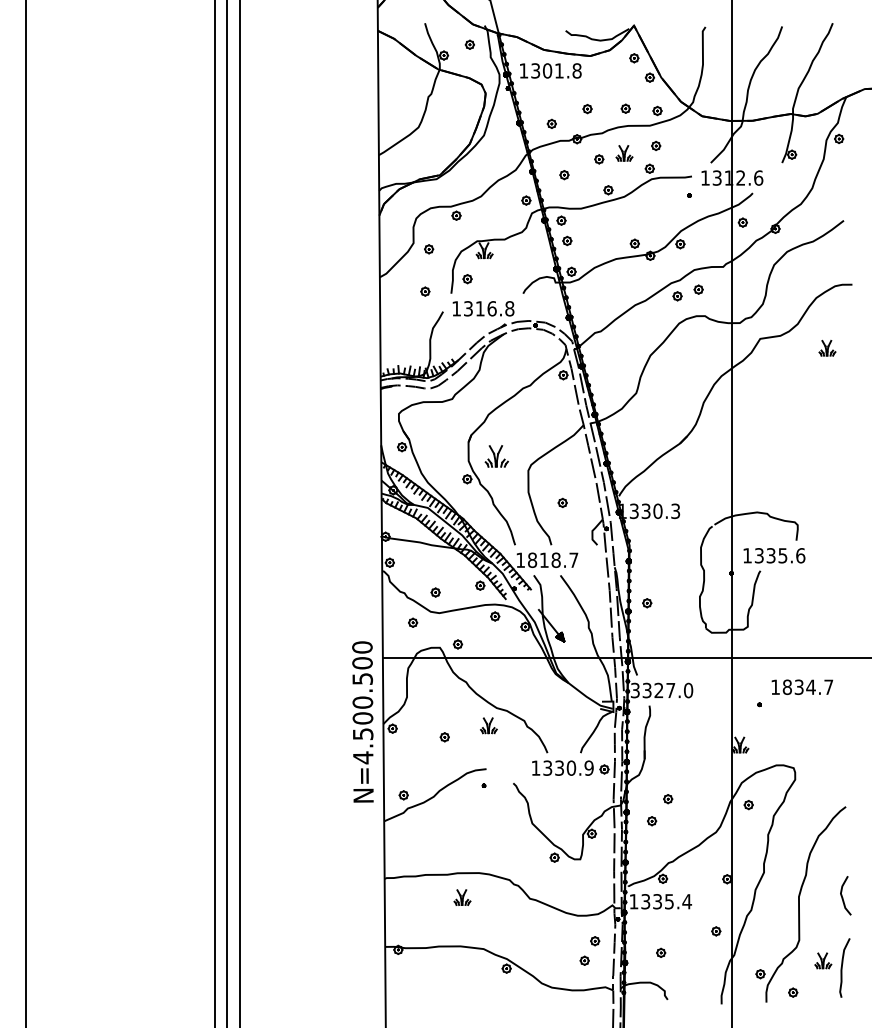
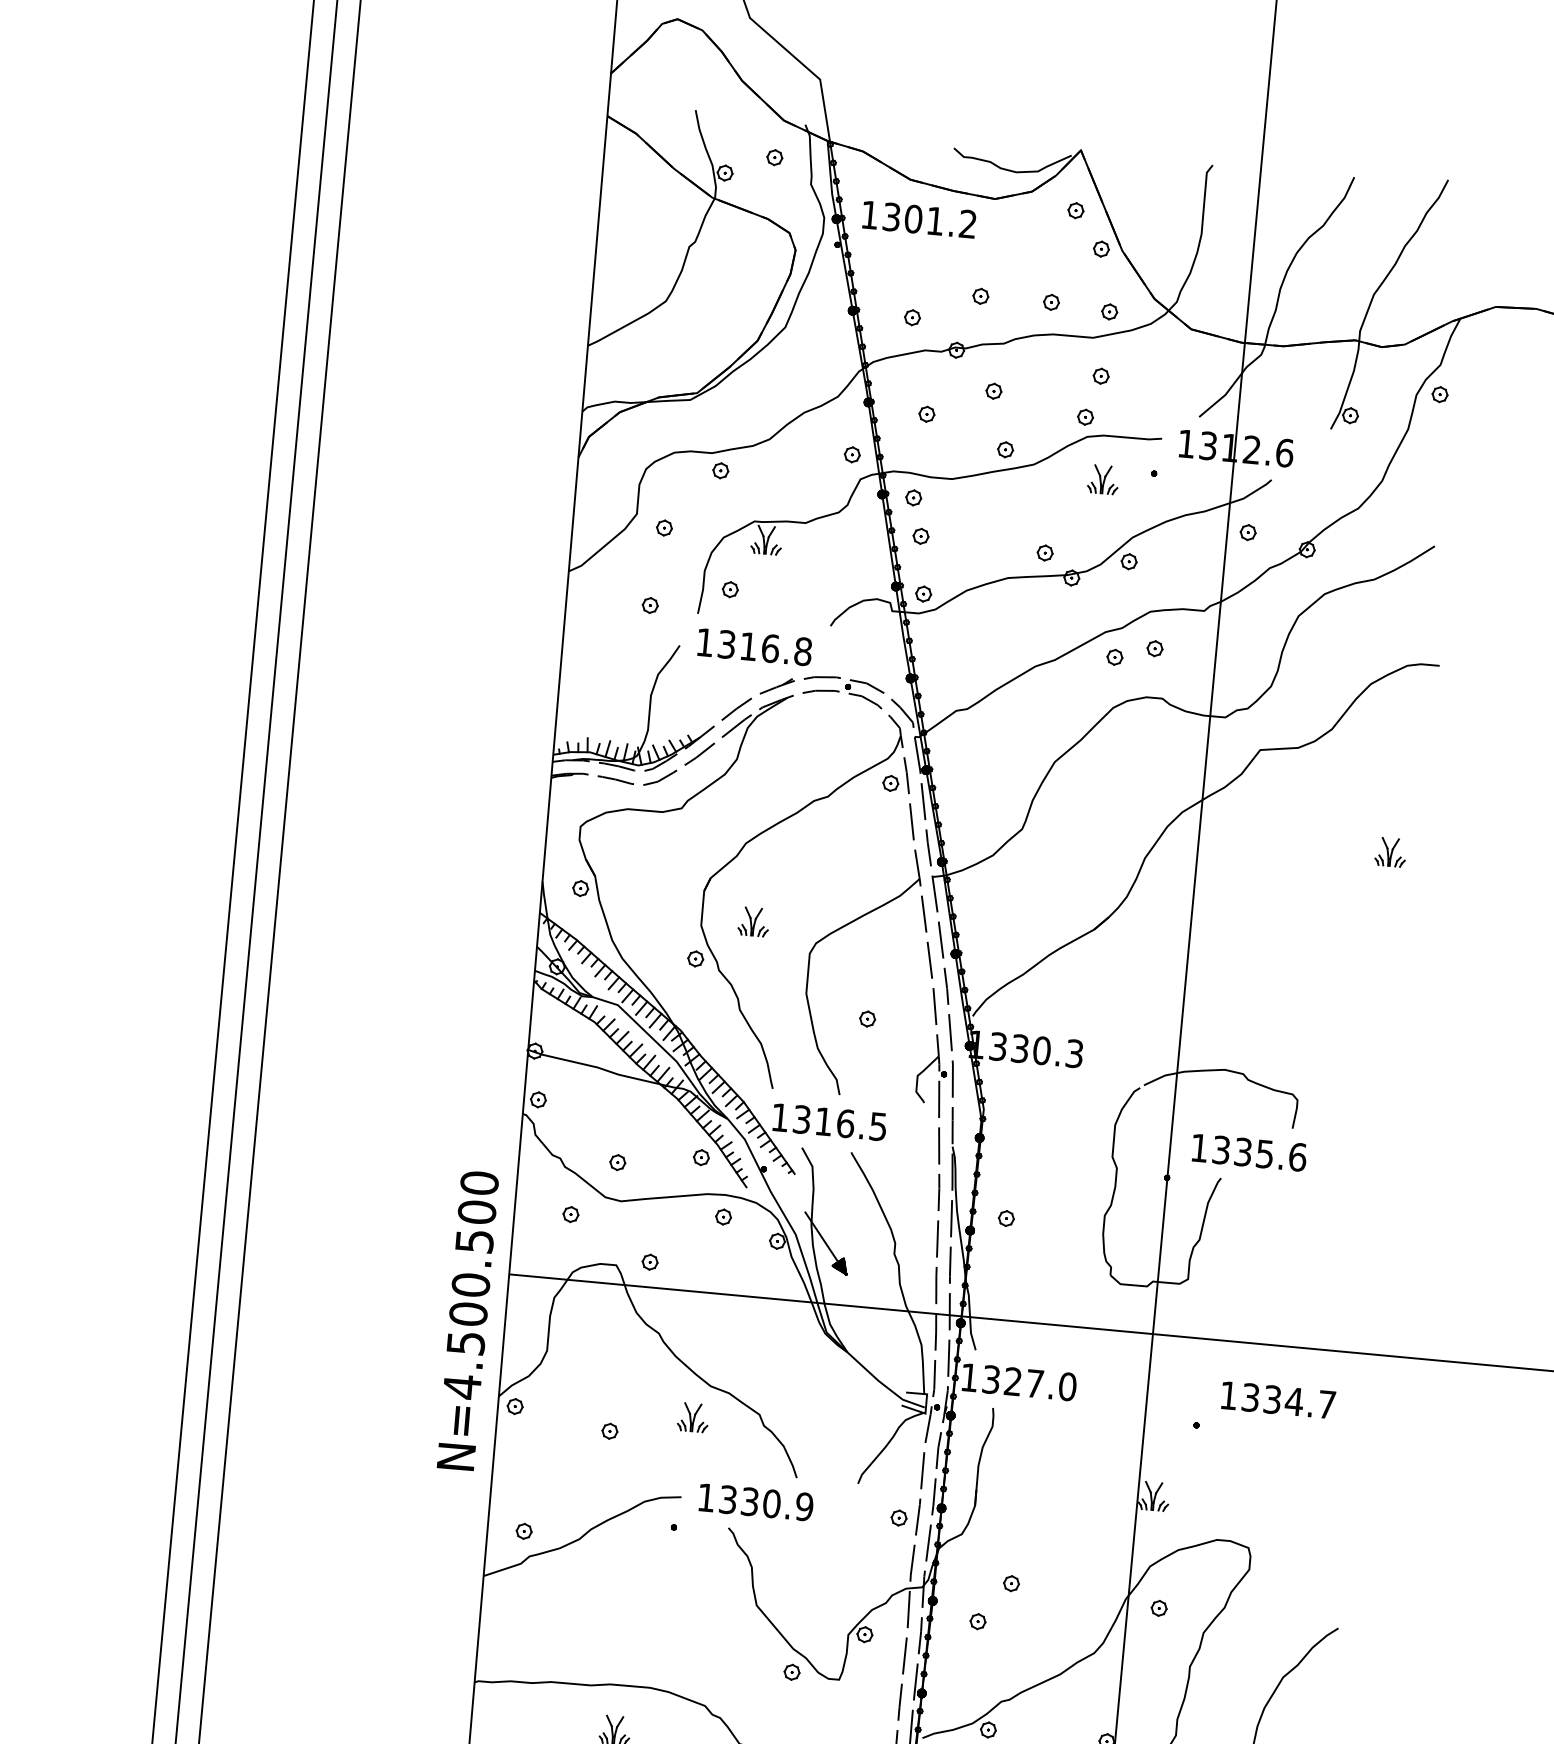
text: (576, 70) -> (967, 223), 1301.8 -> 1301.2
part: (624, 153) -> (1103, 479), moved
part: (827, 347) -> (1390, 850), moved
part: (496, 456) -> (753, 921), size x0.71
text: (553, 559) -> (840, 1121), 1818.7 -> 1316.5
text: (786, 686) -> (1249, 1396), 1834.7 -> 1334.7
text: (634, 690) -> (967, 1377), 3327.0 -> 1327.0
text: (362, 721) -> (467, 1319), moved
text: (562, 767) -> (755, 1501), moved

